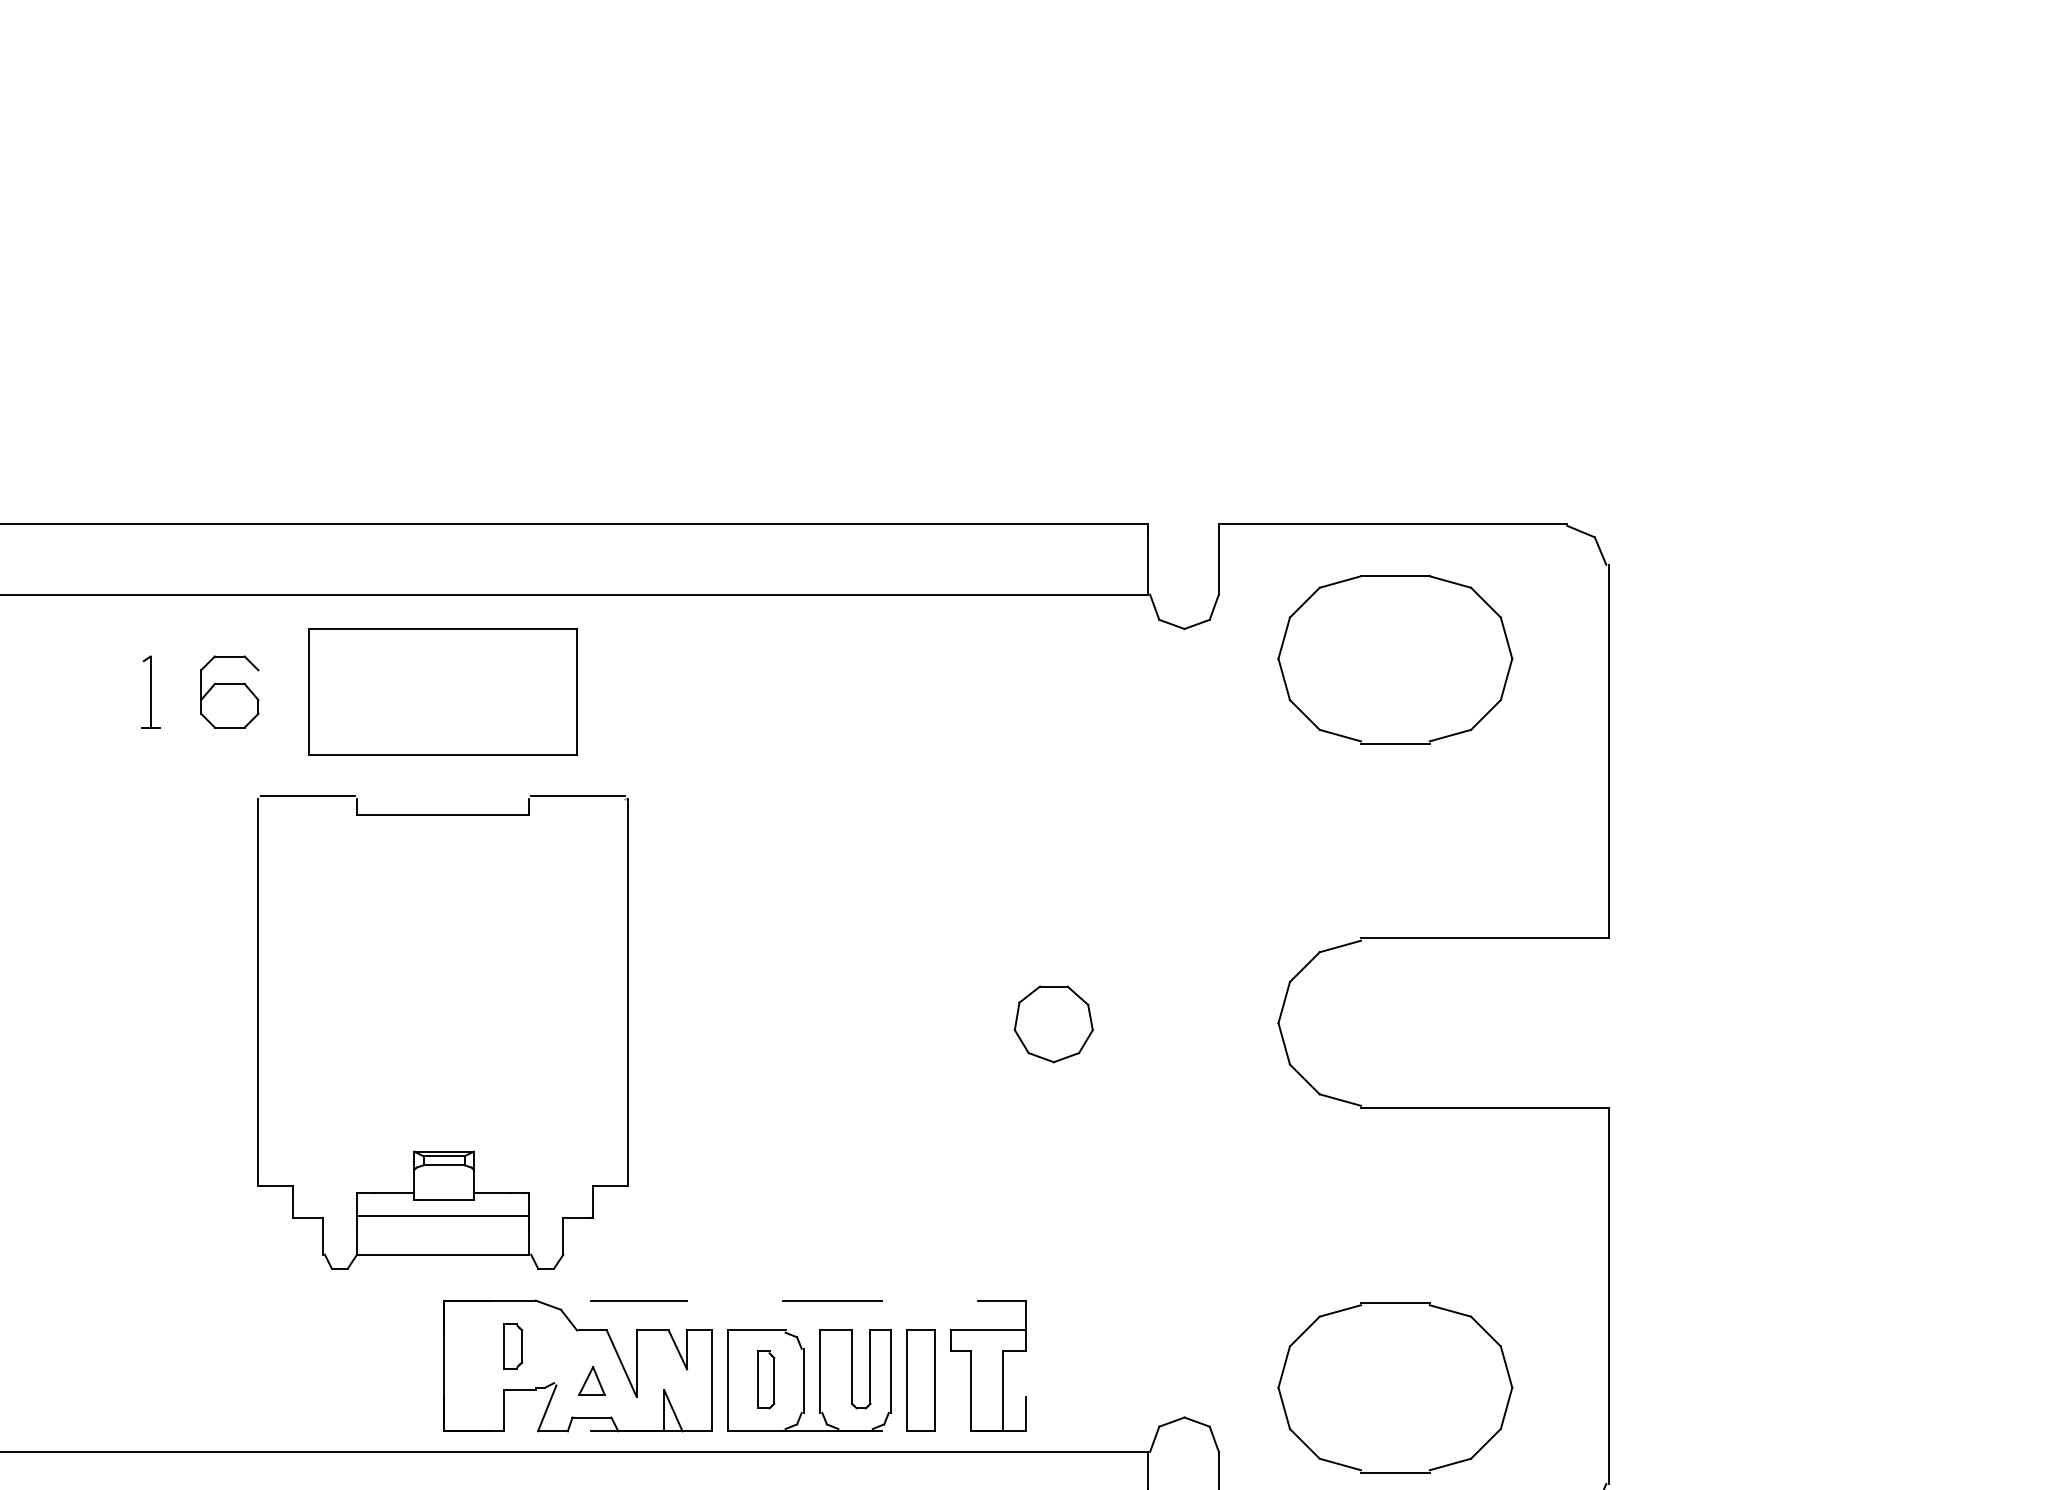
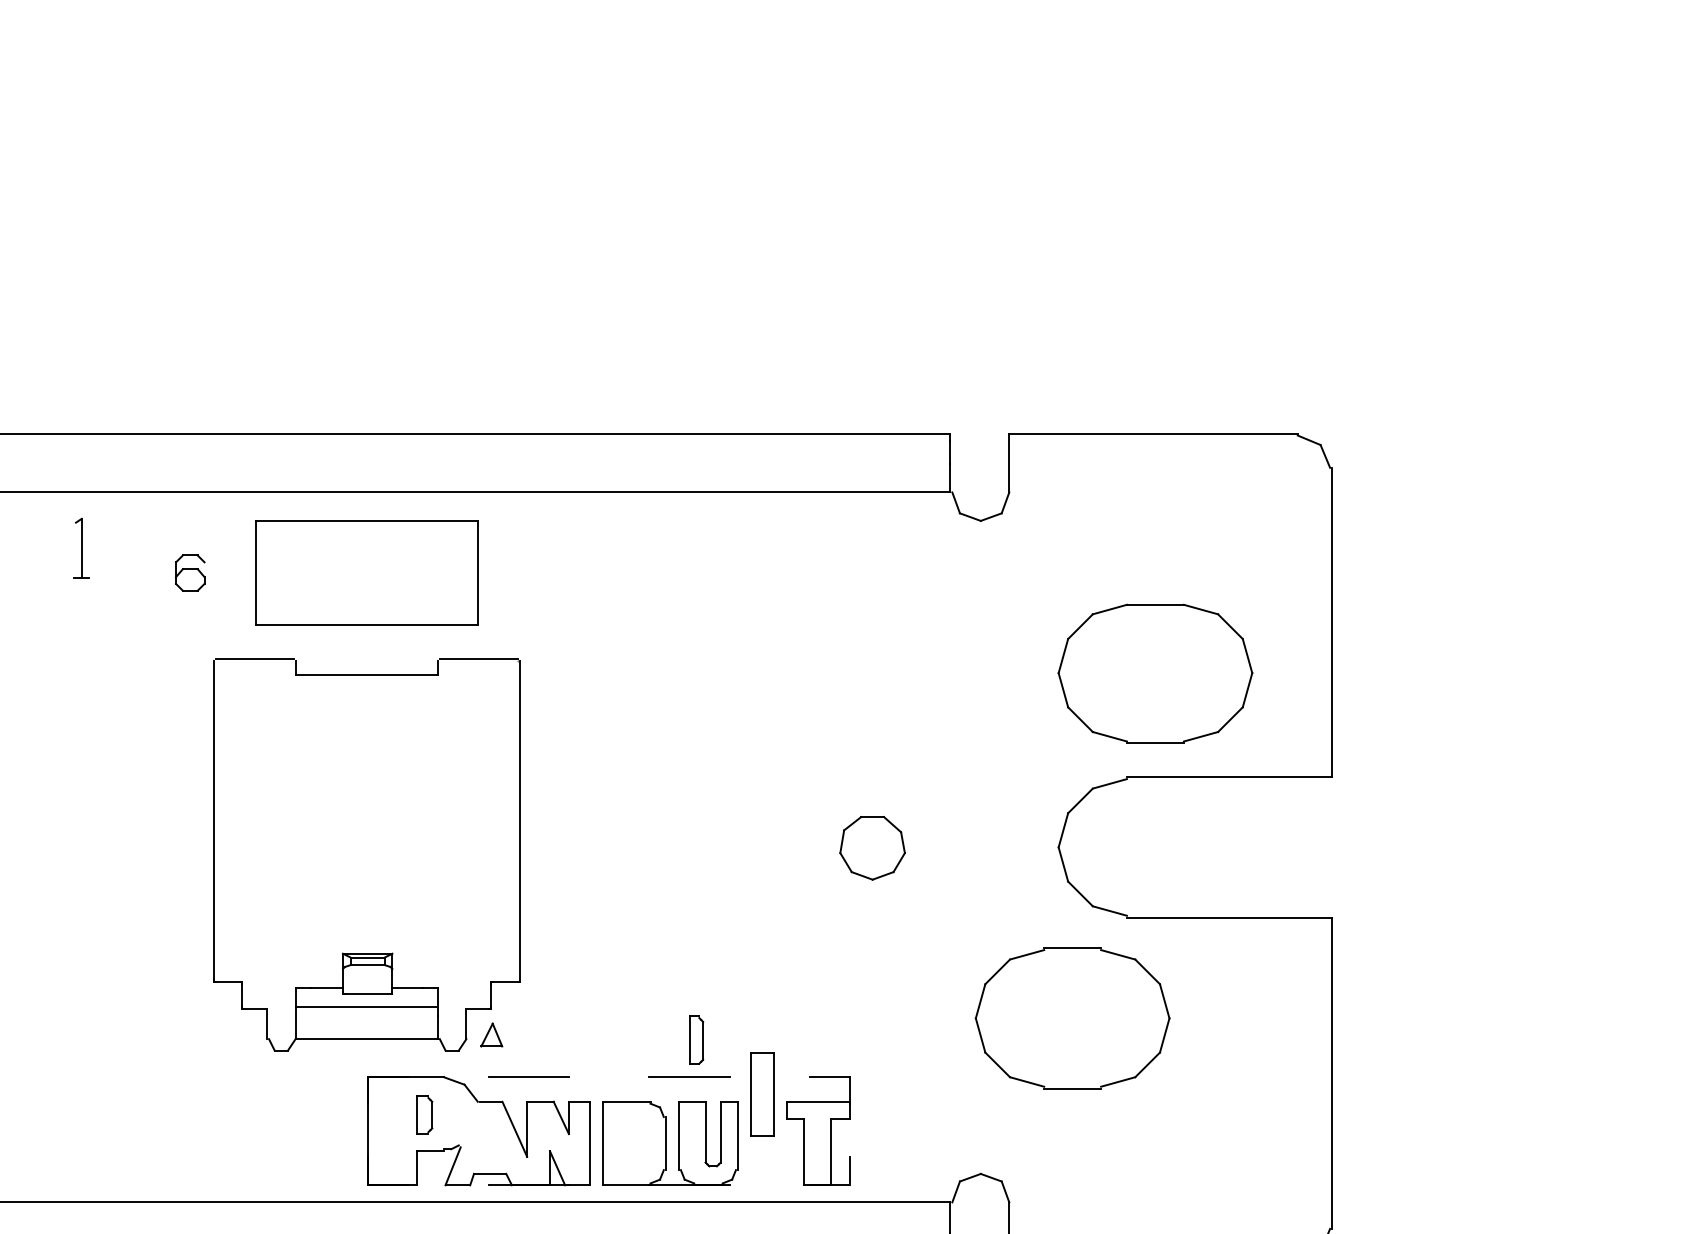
part: (1395, 659) -> (1155, 673), moved
part: (150, 691) -> (81, 547), moved
part: (229, 691) -> (189, 572), size x0.6
part: (766, 1379) -> (696, 1039), moved
part: (591, 1380) -> (491, 1034), moved
part: (920, 1380) -> (762, 1094), moved
part: (1395, 1387) -> (1072, 1018), moved

